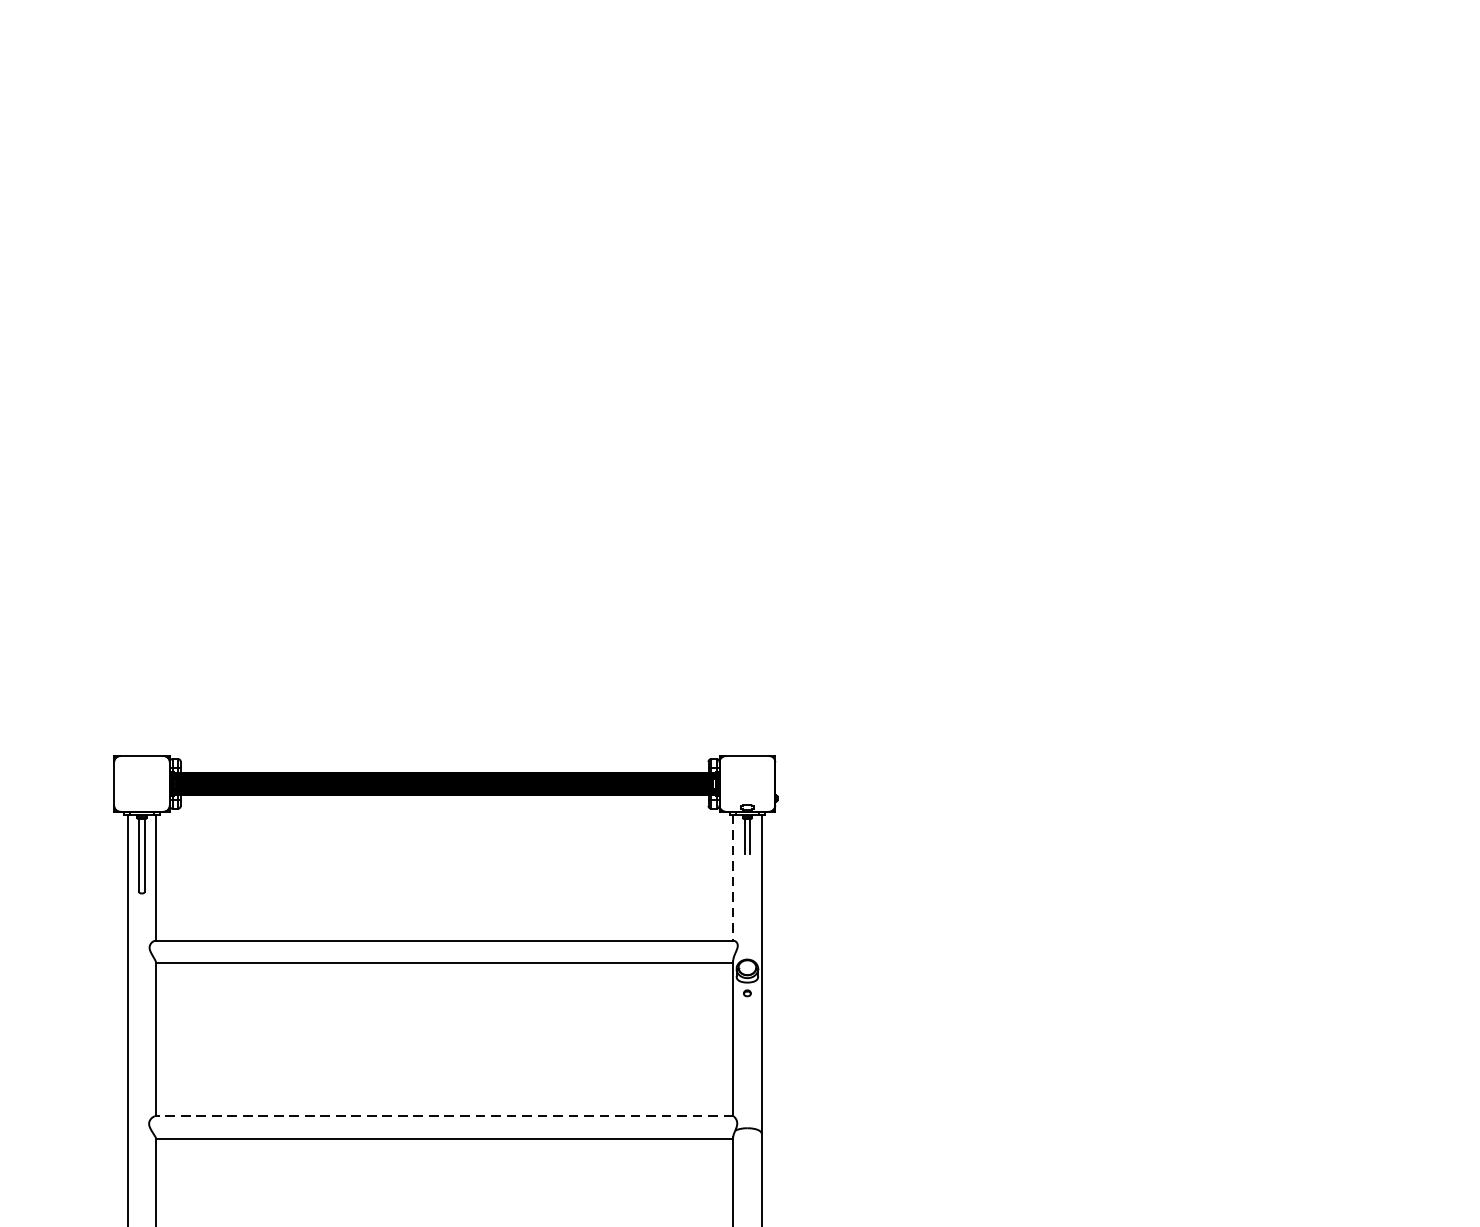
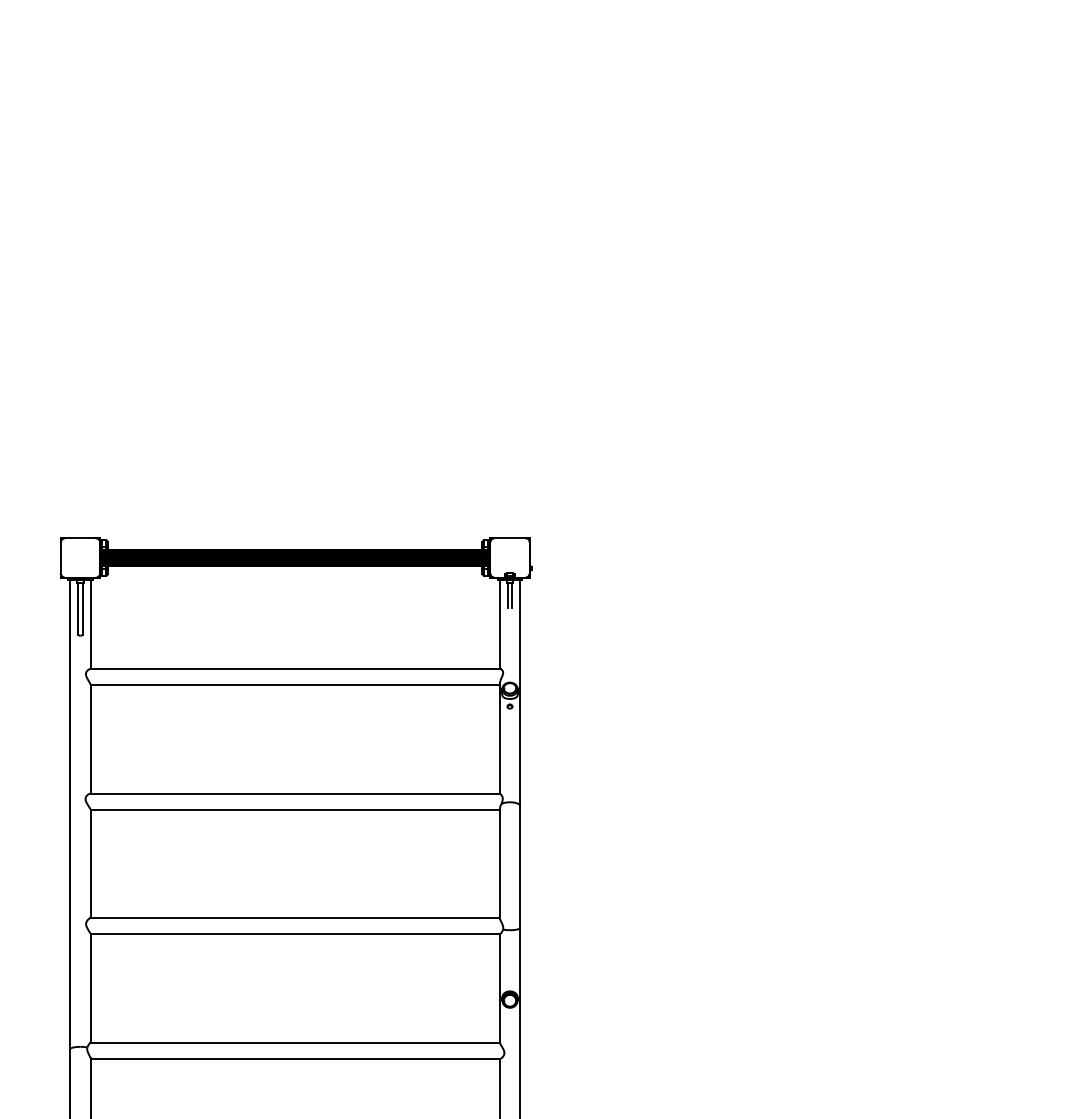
line: (732, 877) -> (499, 624), dashed -> solid
line: (443, 1115) -> (294, 793), dashed -> solid

